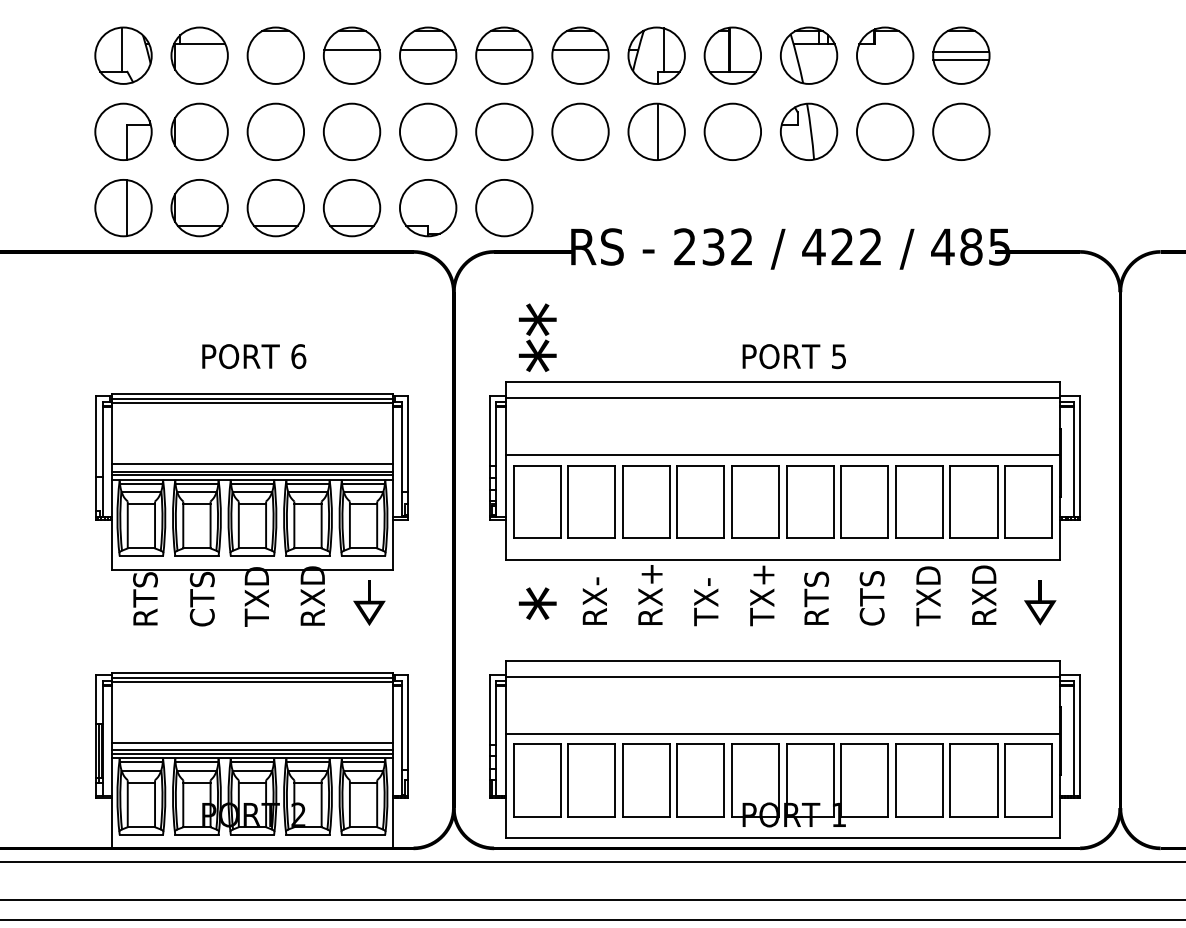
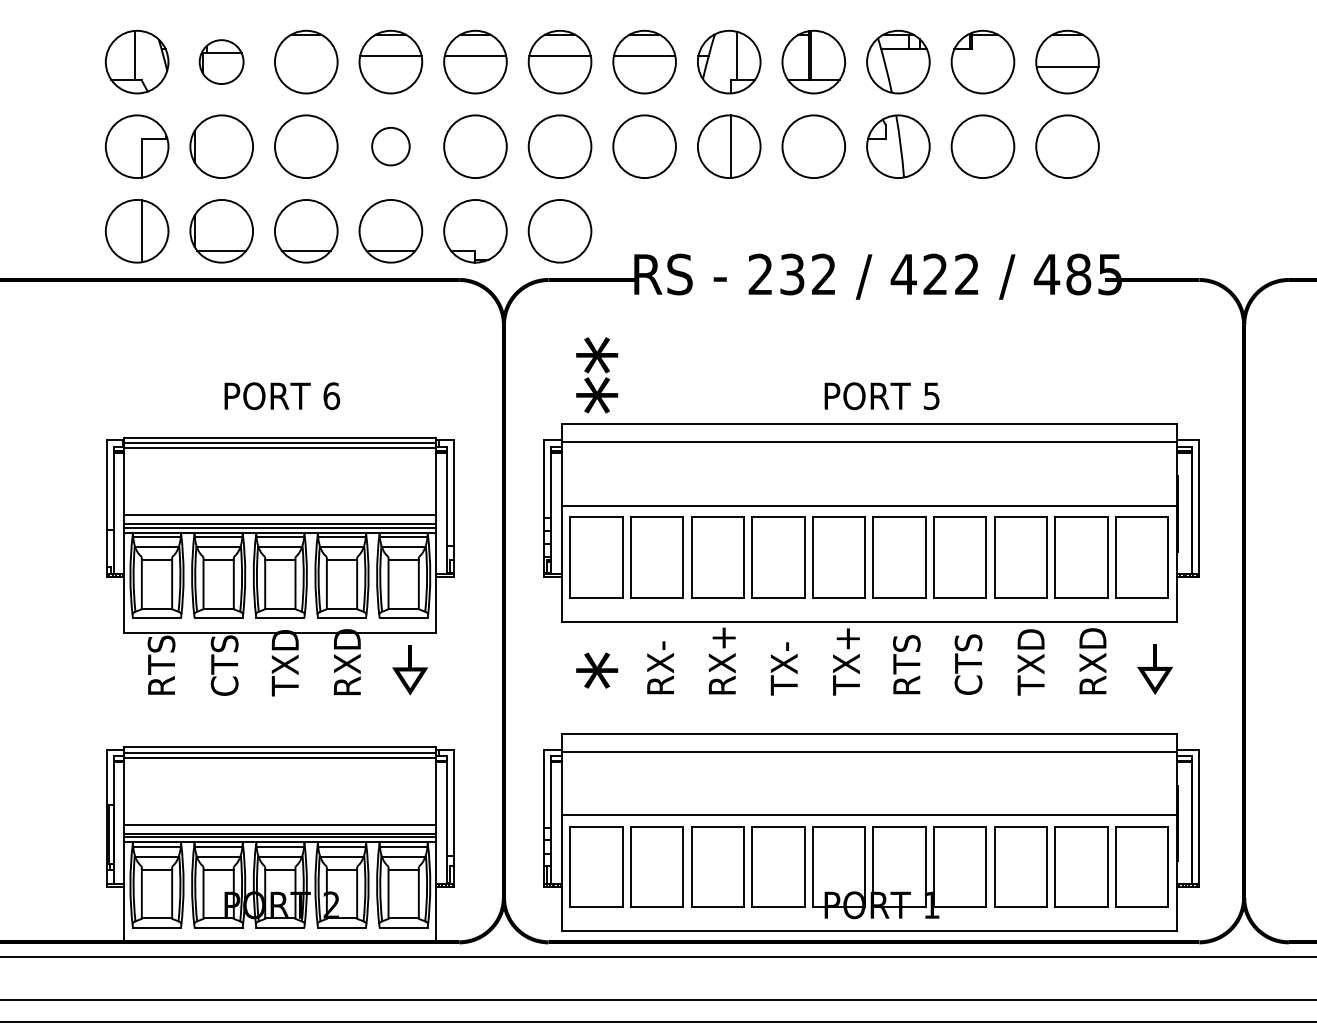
line: (961, 51) -> (1067, 57), removed
part: (199, 55) -> (221, 61), size x0.7
circle: (351, 131) -> (390, 146), size x0.6

